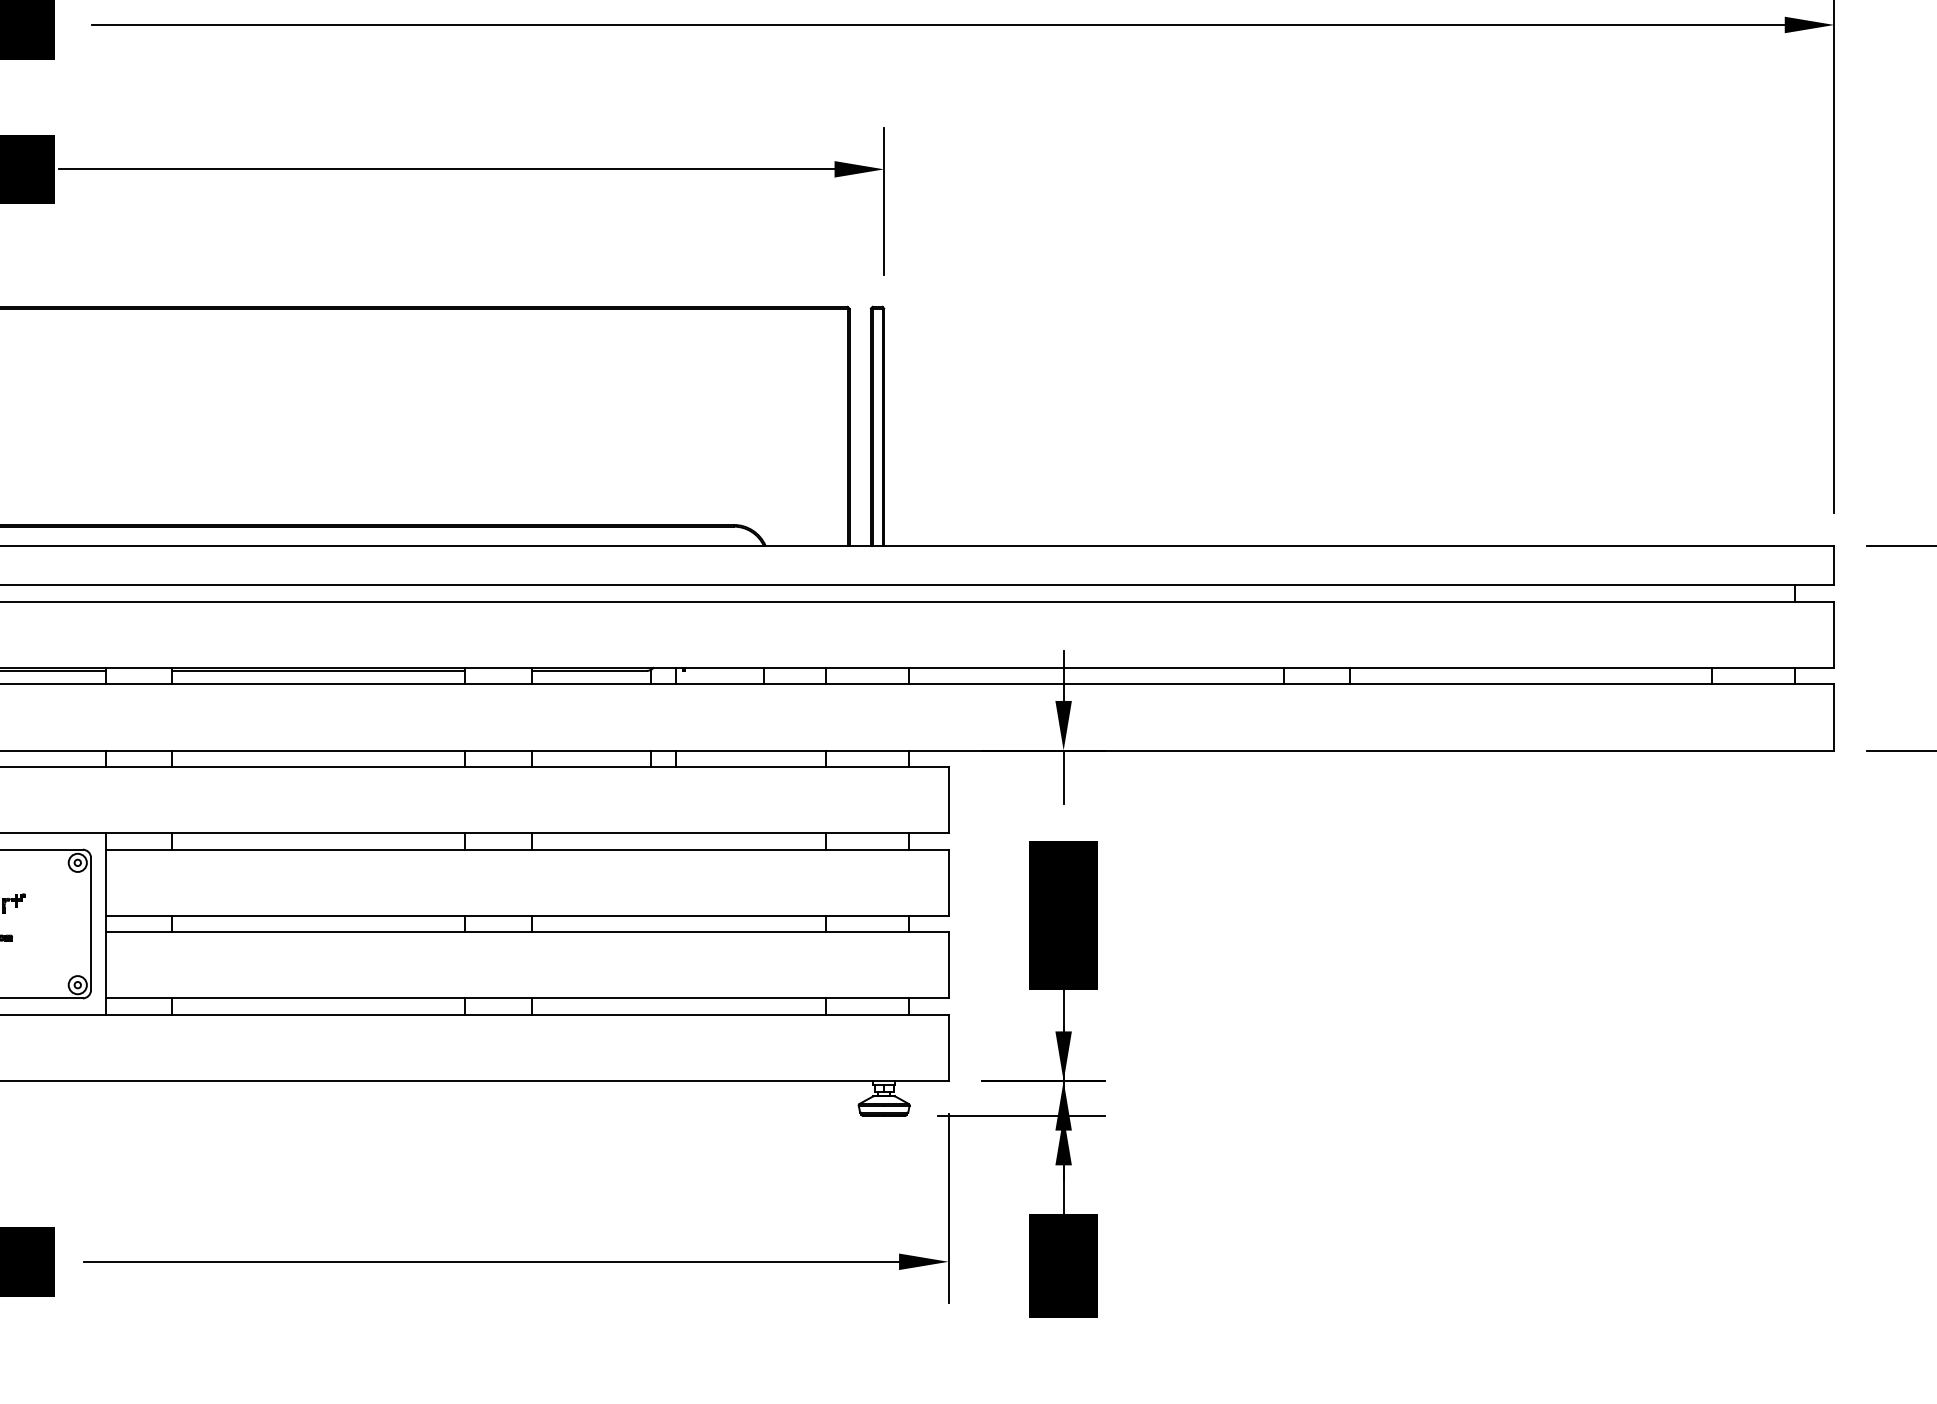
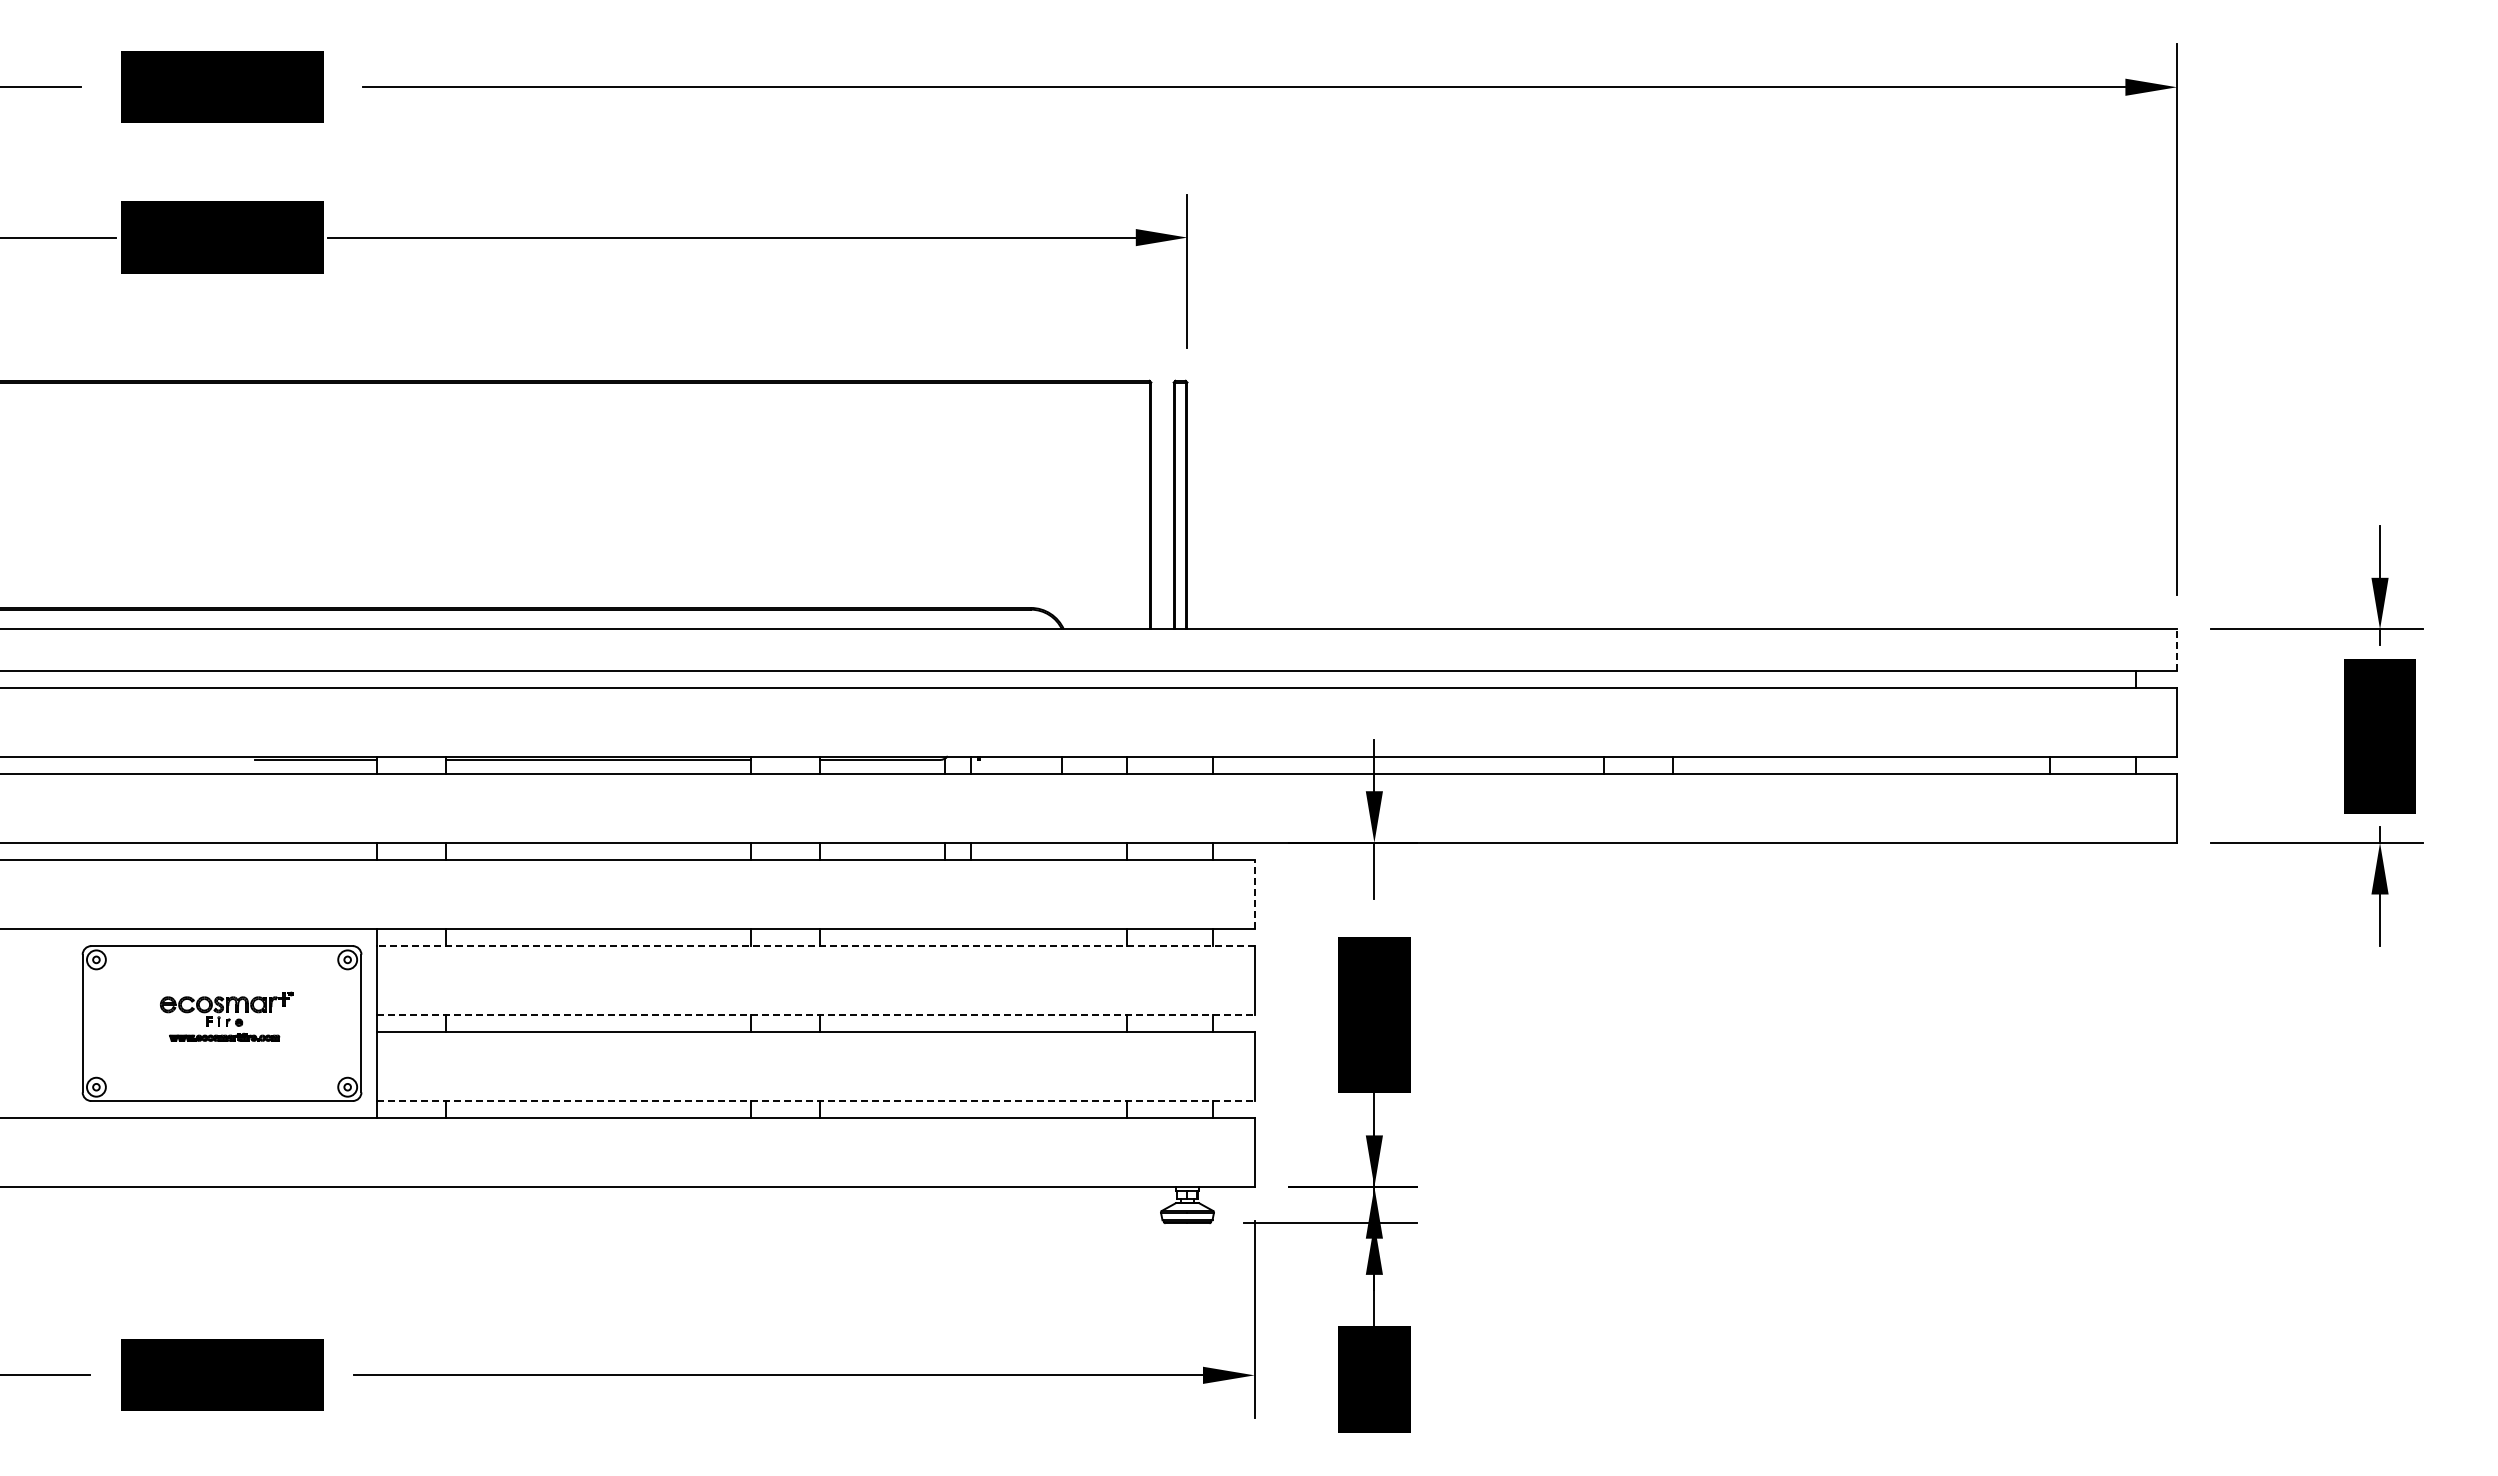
line: (1834, 565) -> (2177, 650), solid -> dashed
line: (948, 800) -> (1254, 894), solid -> dashed
line: (527, 850) -> (815, 946), solid -> dashed
line: (527, 915) -> (815, 1014), solid -> dashed
line: (527, 998) -> (815, 1101), solid -> dashed

